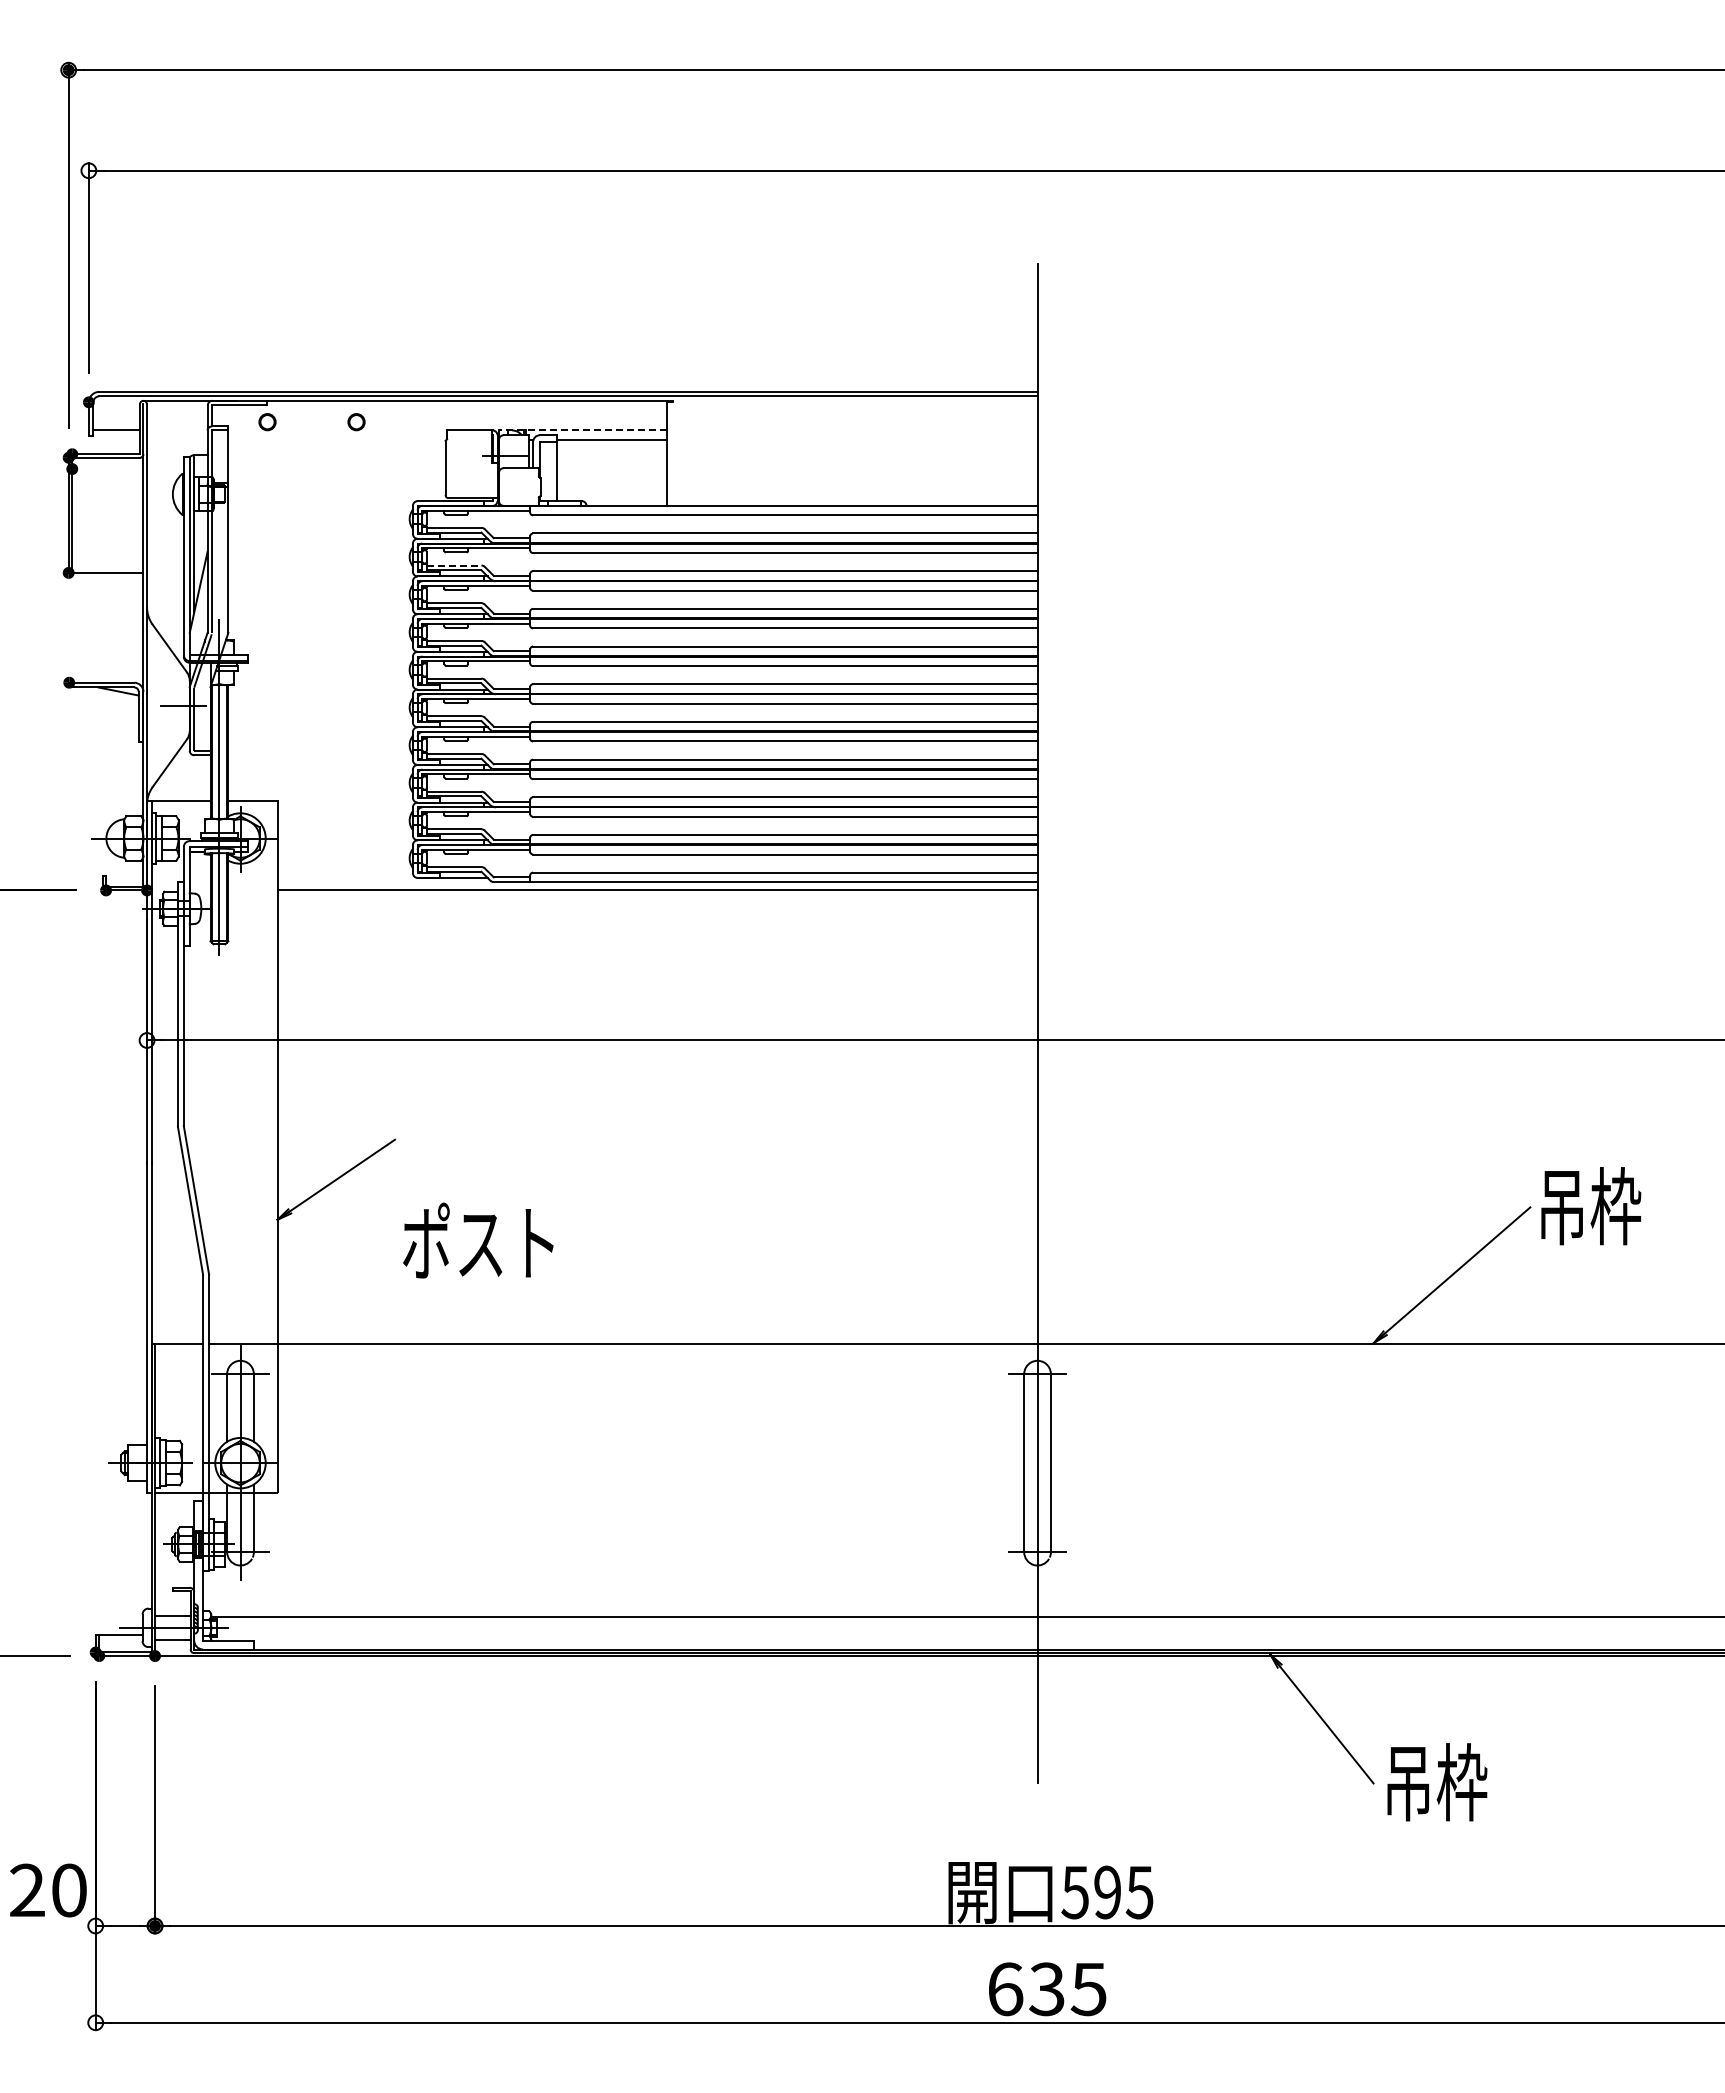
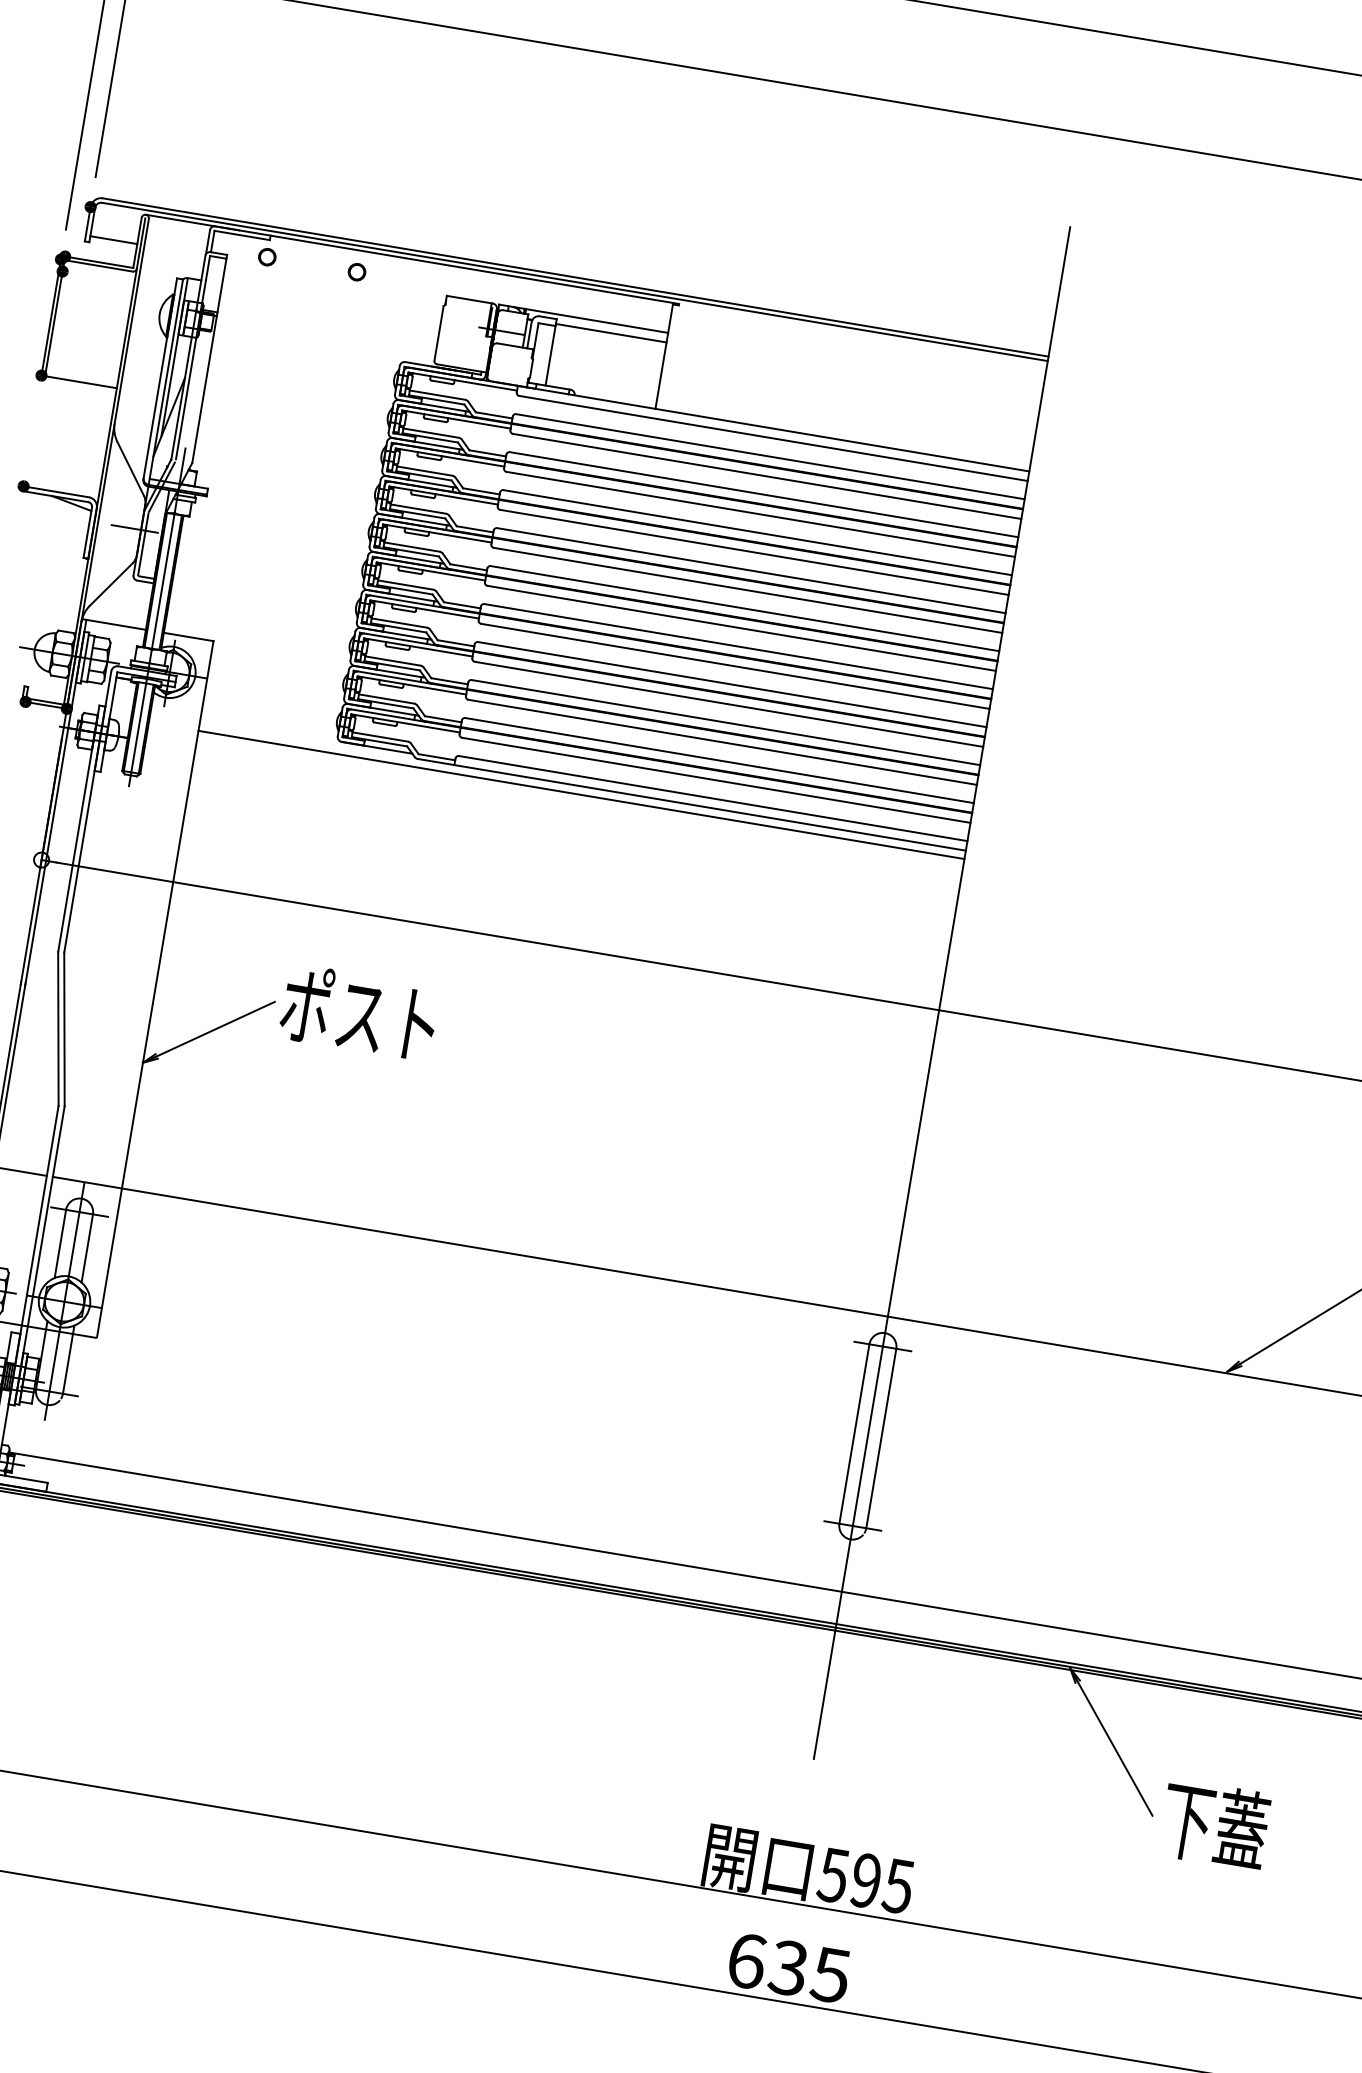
line: (582, 430) -> (583, 318), dashed -> solid
line: (454, 565) -> (431, 433), dashed -> solid
text: (478, 1240) -> (359, 1012), moved
text: (1435, 1782) -> (1215, 1825), 吊枠 -> 下蓋

